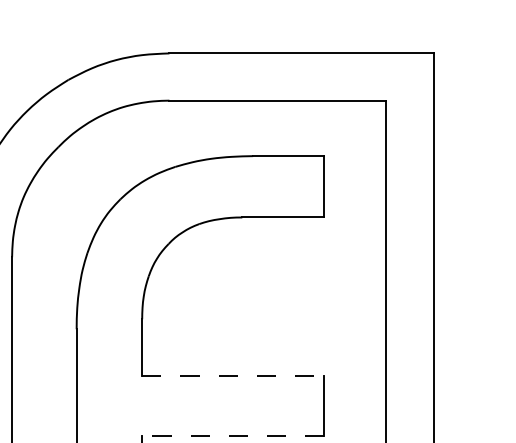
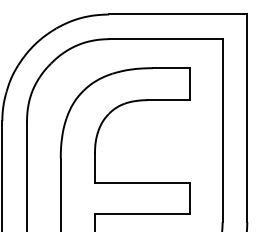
line: (233, 374) -> (142, 182), dashed -> solid
line: (233, 436) -> (142, 214), dashed -> solid

